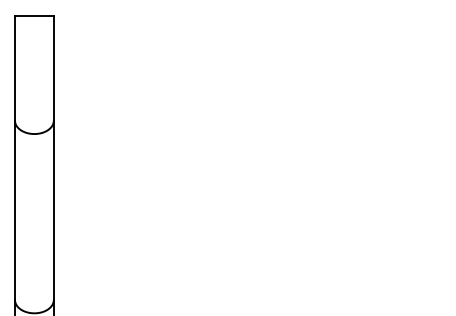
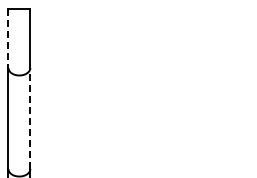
line: (15, 68) -> (8, 38), solid -> dashed
line: (54, 210) -> (30, 118), solid -> dashed

